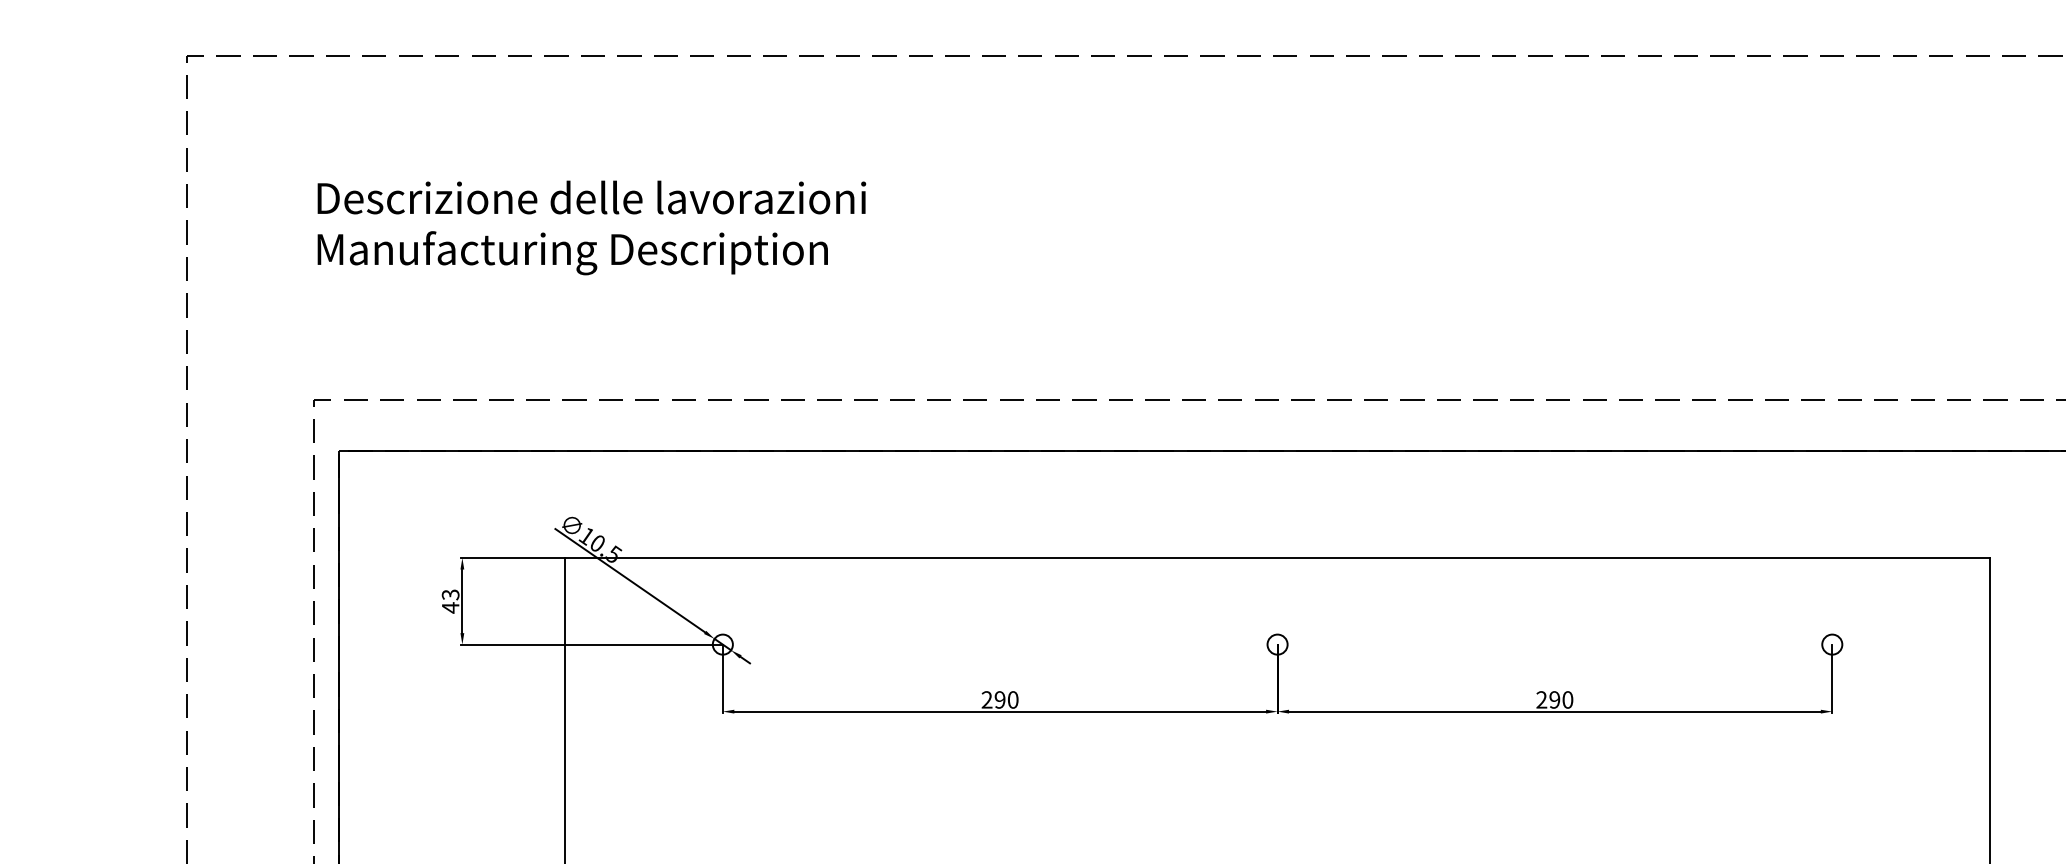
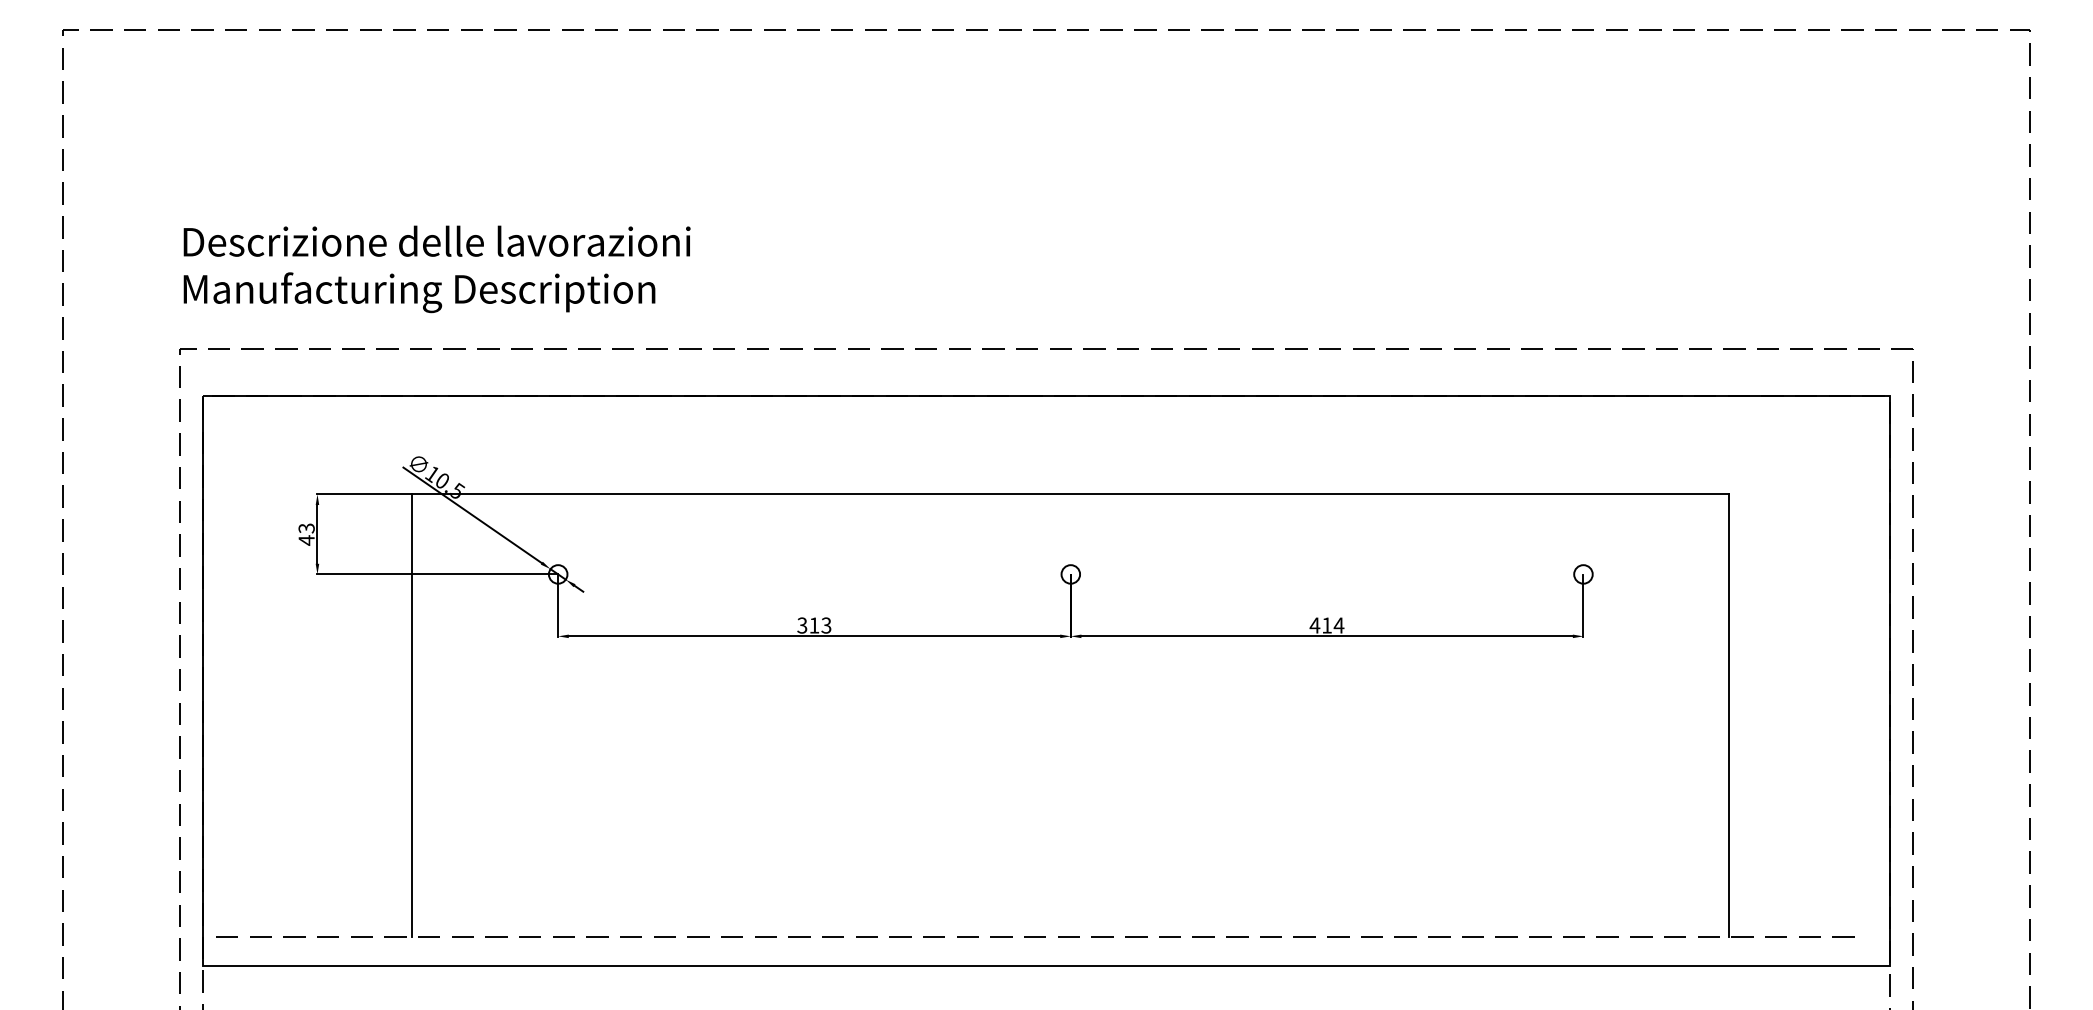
text: (591, 228) -> (436, 269), moved
text: (1000, 699) -> (814, 625), 290 -> 313
text: (1554, 699) -> (1326, 625), 290 -> 414

